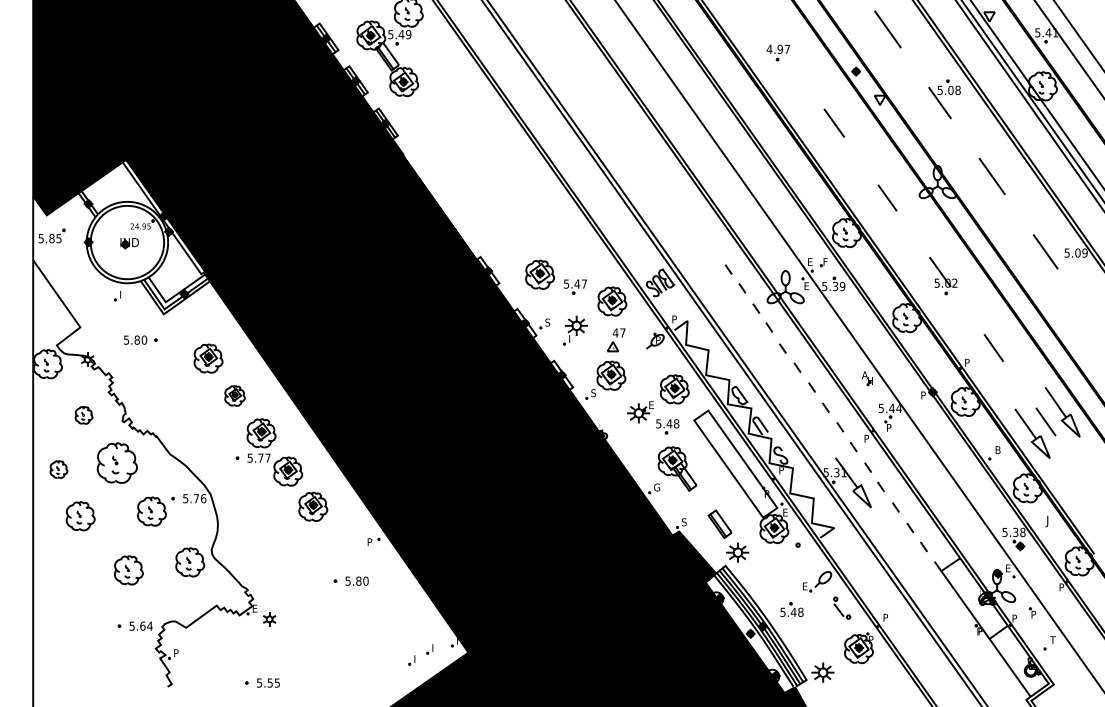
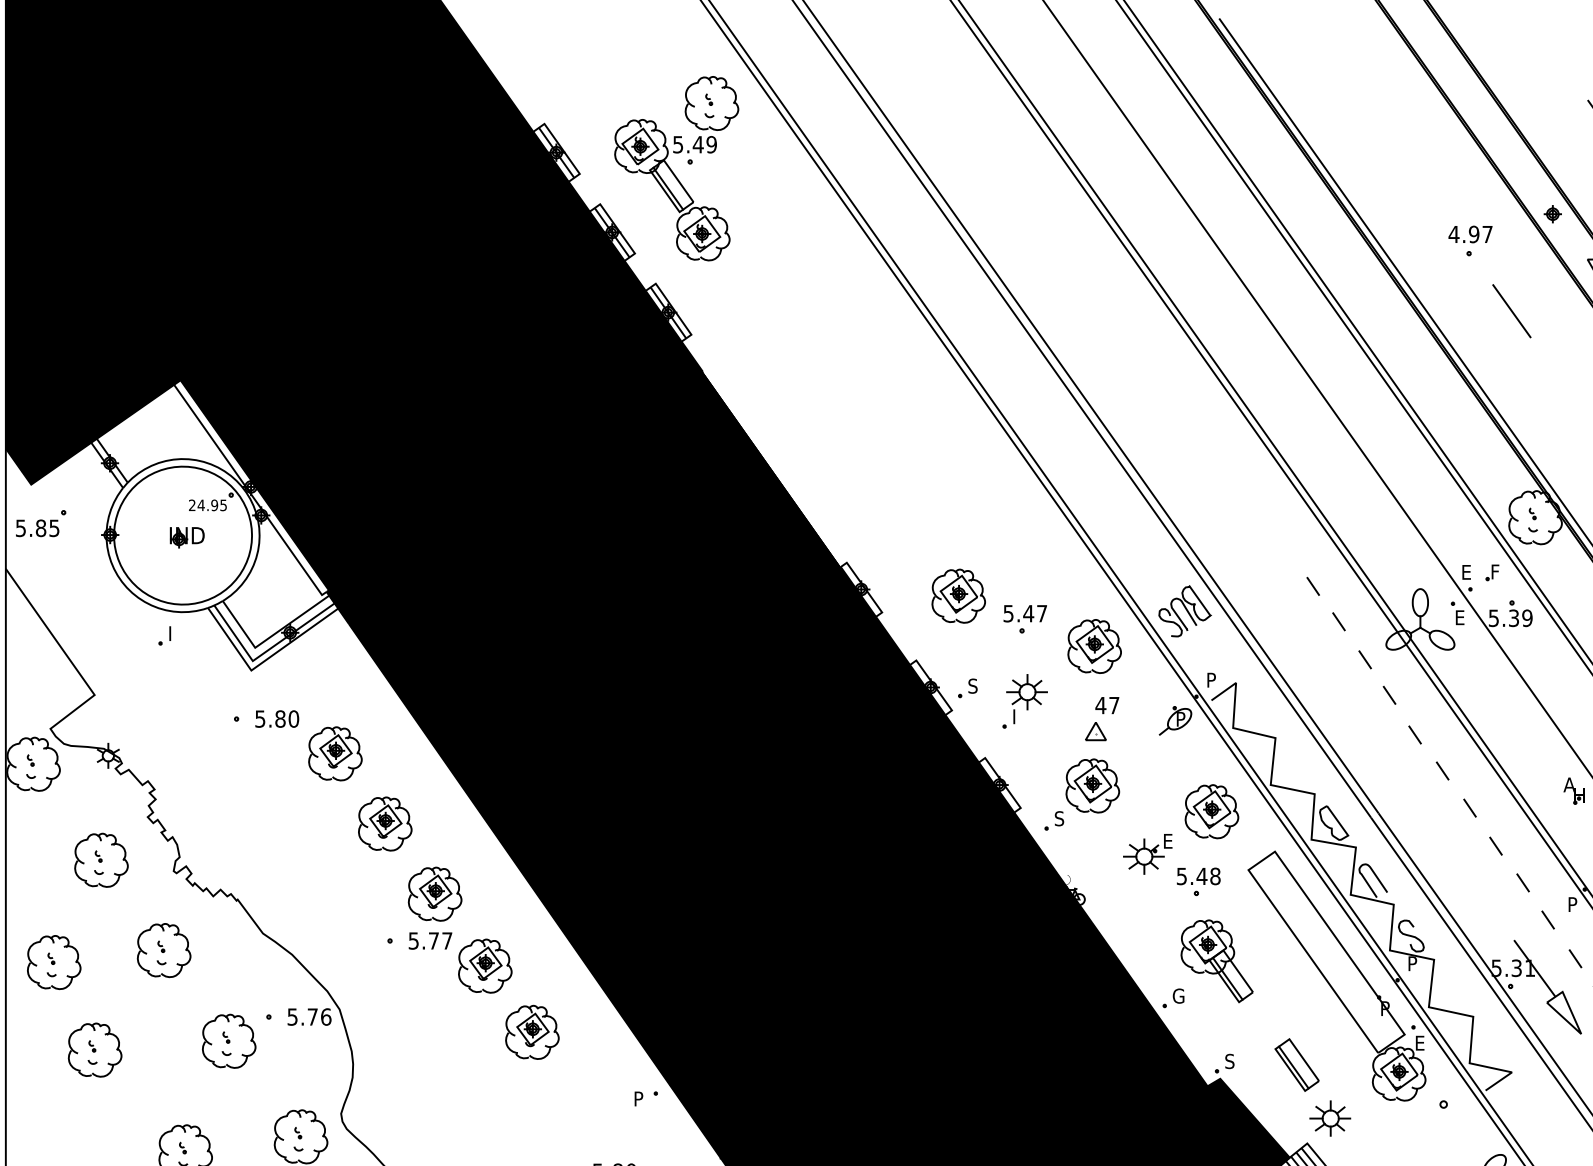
part: (777, 52) -> (1468, 240), moved
text: (135, 339) -> (277, 717), moved
part: (234, 395) -> (384, 823), size x1.43
part: (83, 415) -> (100, 860), size x1.67
part: (117, 463) -> (164, 950), size x0.71
part: (58, 469) -> (53, 962), size x1.67

